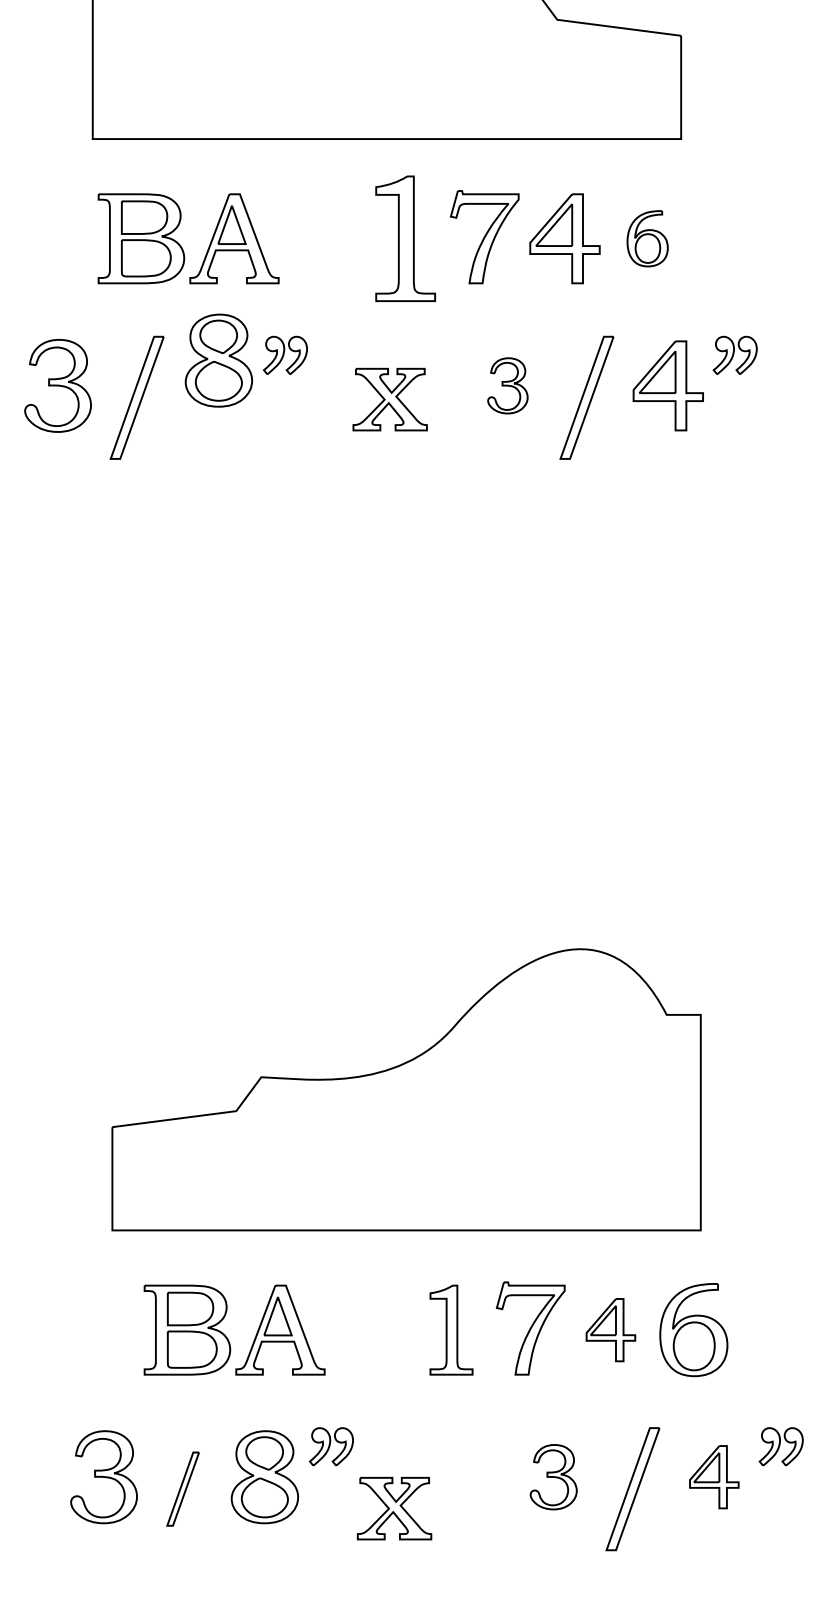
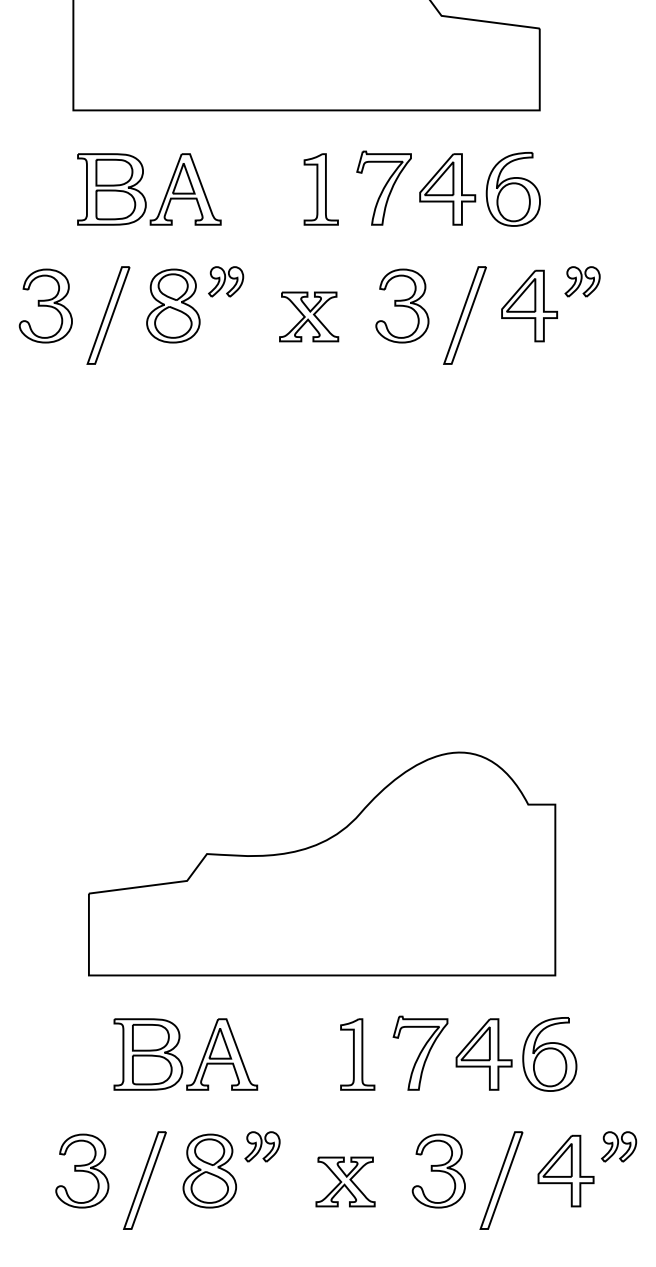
part: (404, 238) -> (320, 189), size x0.71
part: (646, 238) -> (512, 189), size x1.67
part: (219, 359) -> (173, 305), moved
part: (507, 385) -> (402, 305), size x1.67
part: (610, 1330) -> (483, 1054), size x1.43
part: (553, 1476) -> (438, 1170), size x1.43
part: (713, 1476) -> (565, 1170), size x1.43
part: (182, 1489) -> (144, 1180), size x1.67
part: (394, 1508) -> (345, 1181), moved

